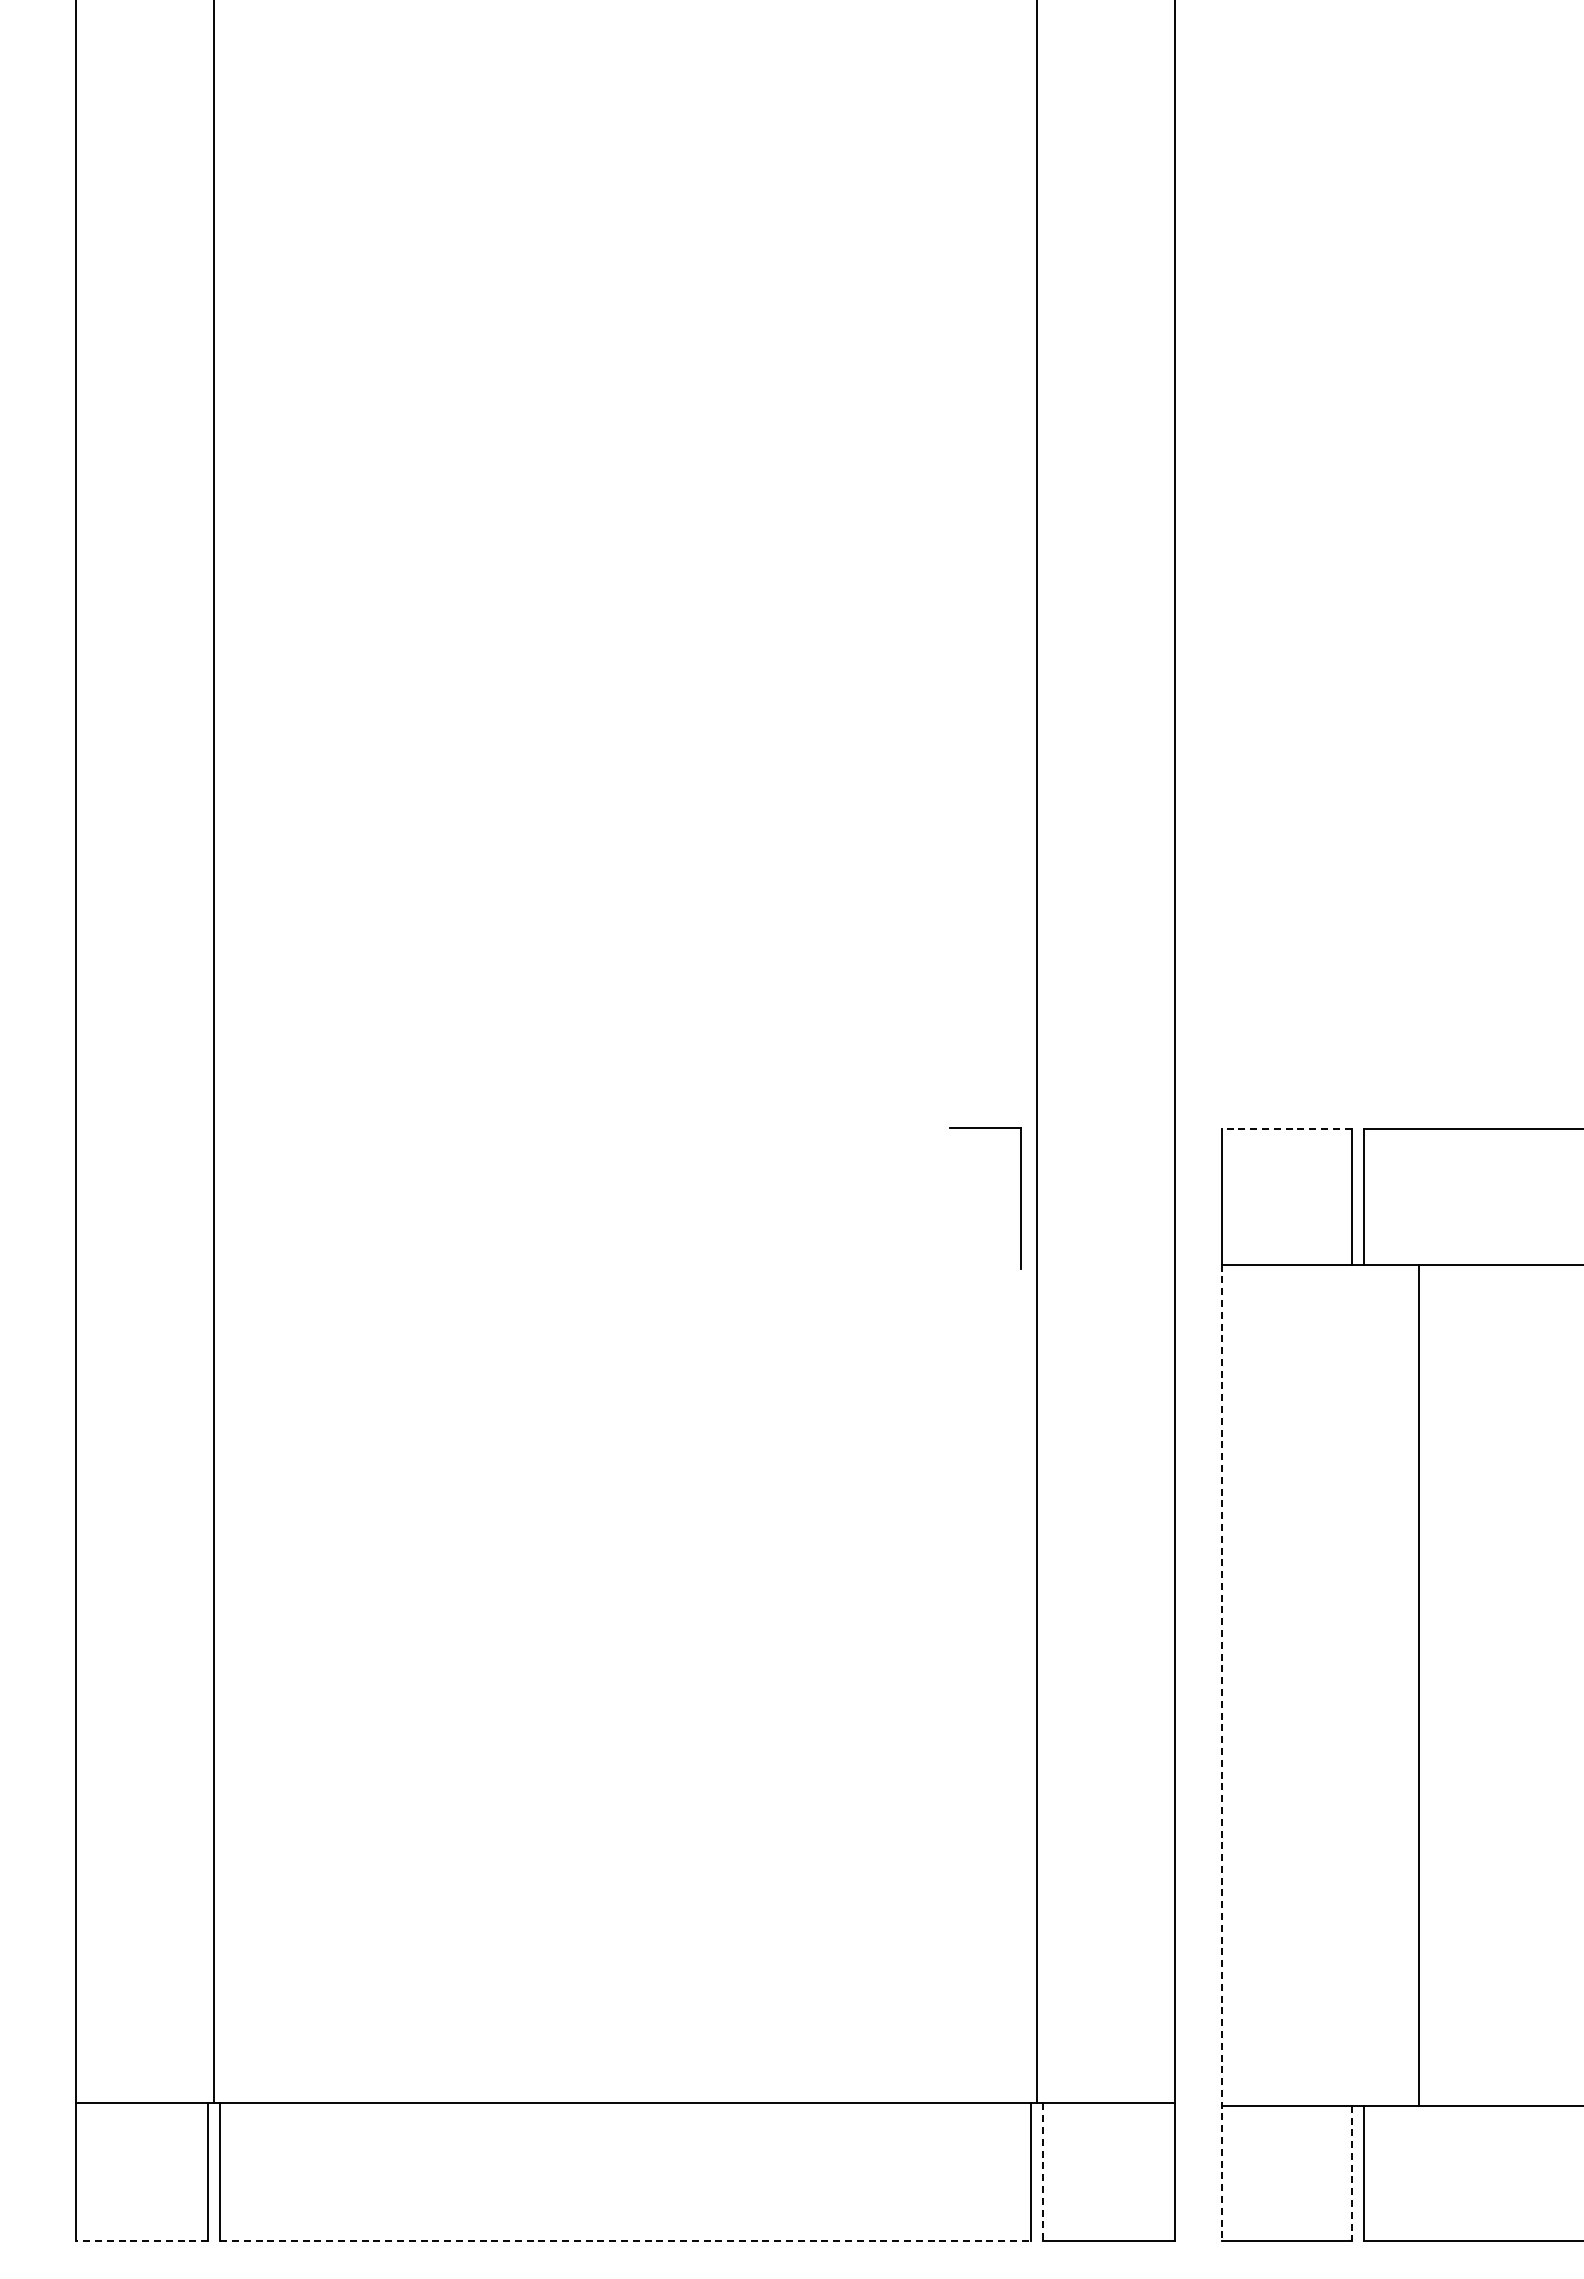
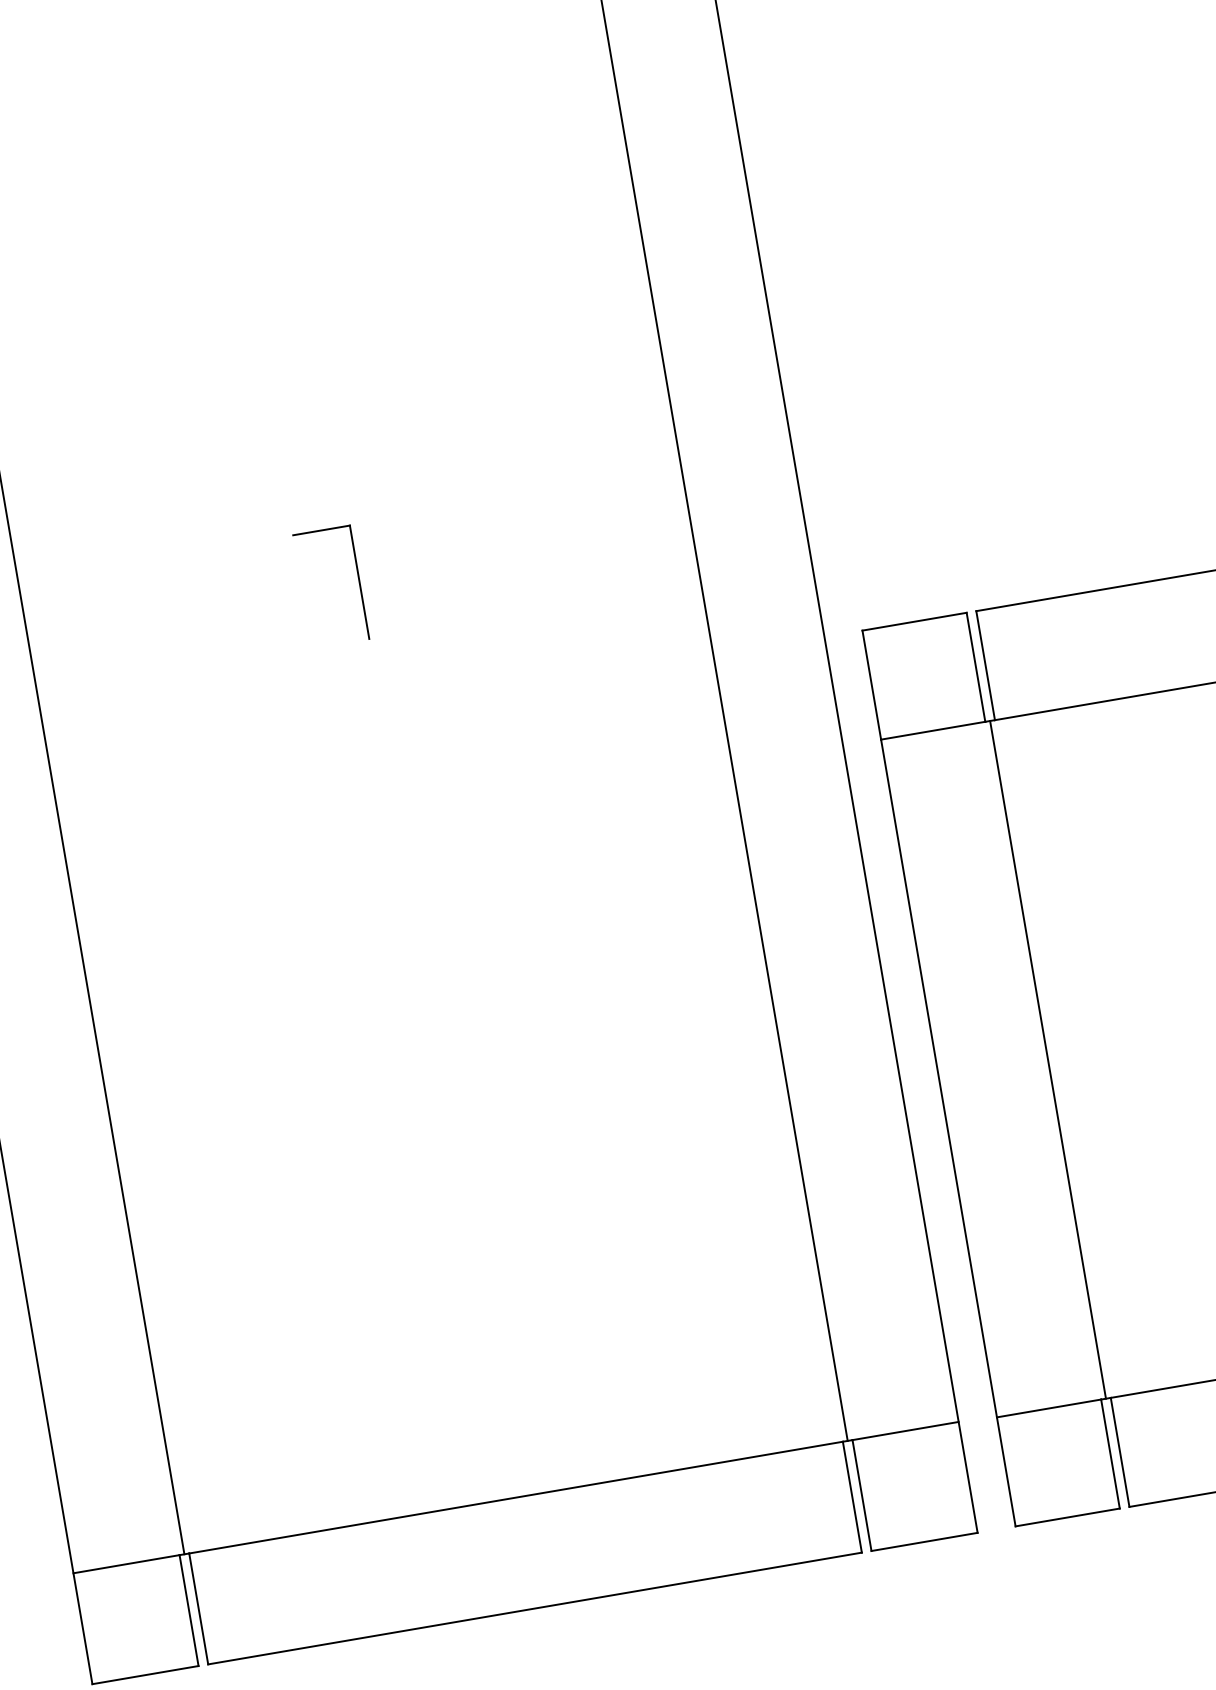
line: (1286, 1129) -> (914, 621), dashed -> solid
part: (1020, 1198) -> (359, 582), moved
line: (1418, 1684) -> (1047, 1059), moved
line: (1222, 1753) -> (948, 1133), dashed -> solid
line: (1043, 2172) -> (862, 1495), dashed -> solid
line: (1351, 2173) -> (1110, 1454), dashed -> solid
line: (142, 2241) -> (145, 1675), dashed -> solid
line: (625, 2241) -> (534, 1608), dashed -> solid

